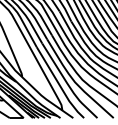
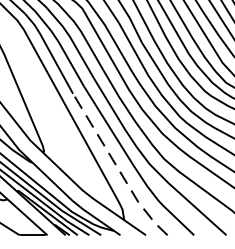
line: (59, 84) -> (118, 168), solid -> dashed

